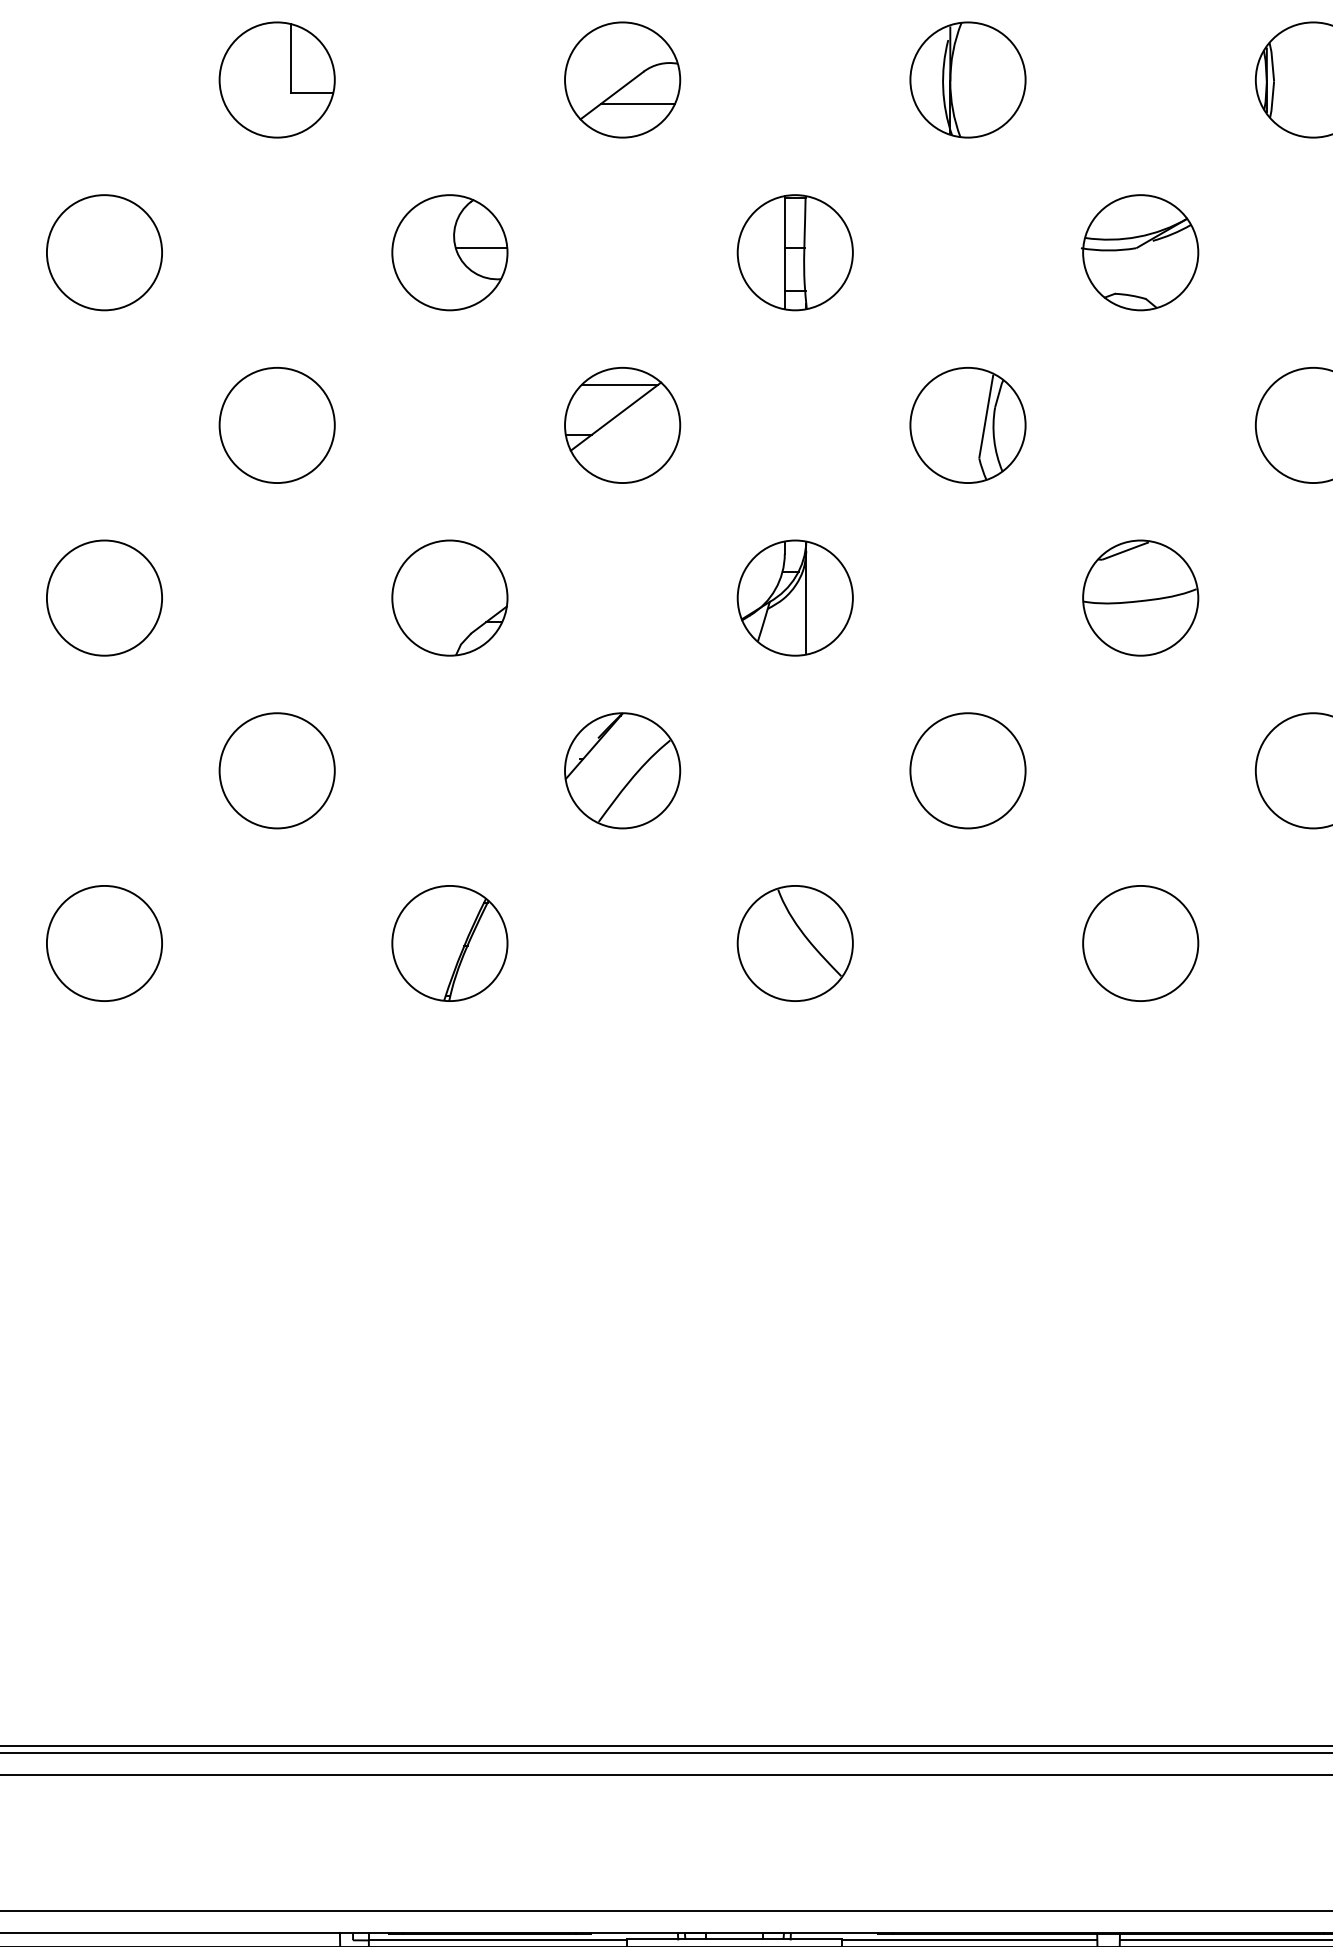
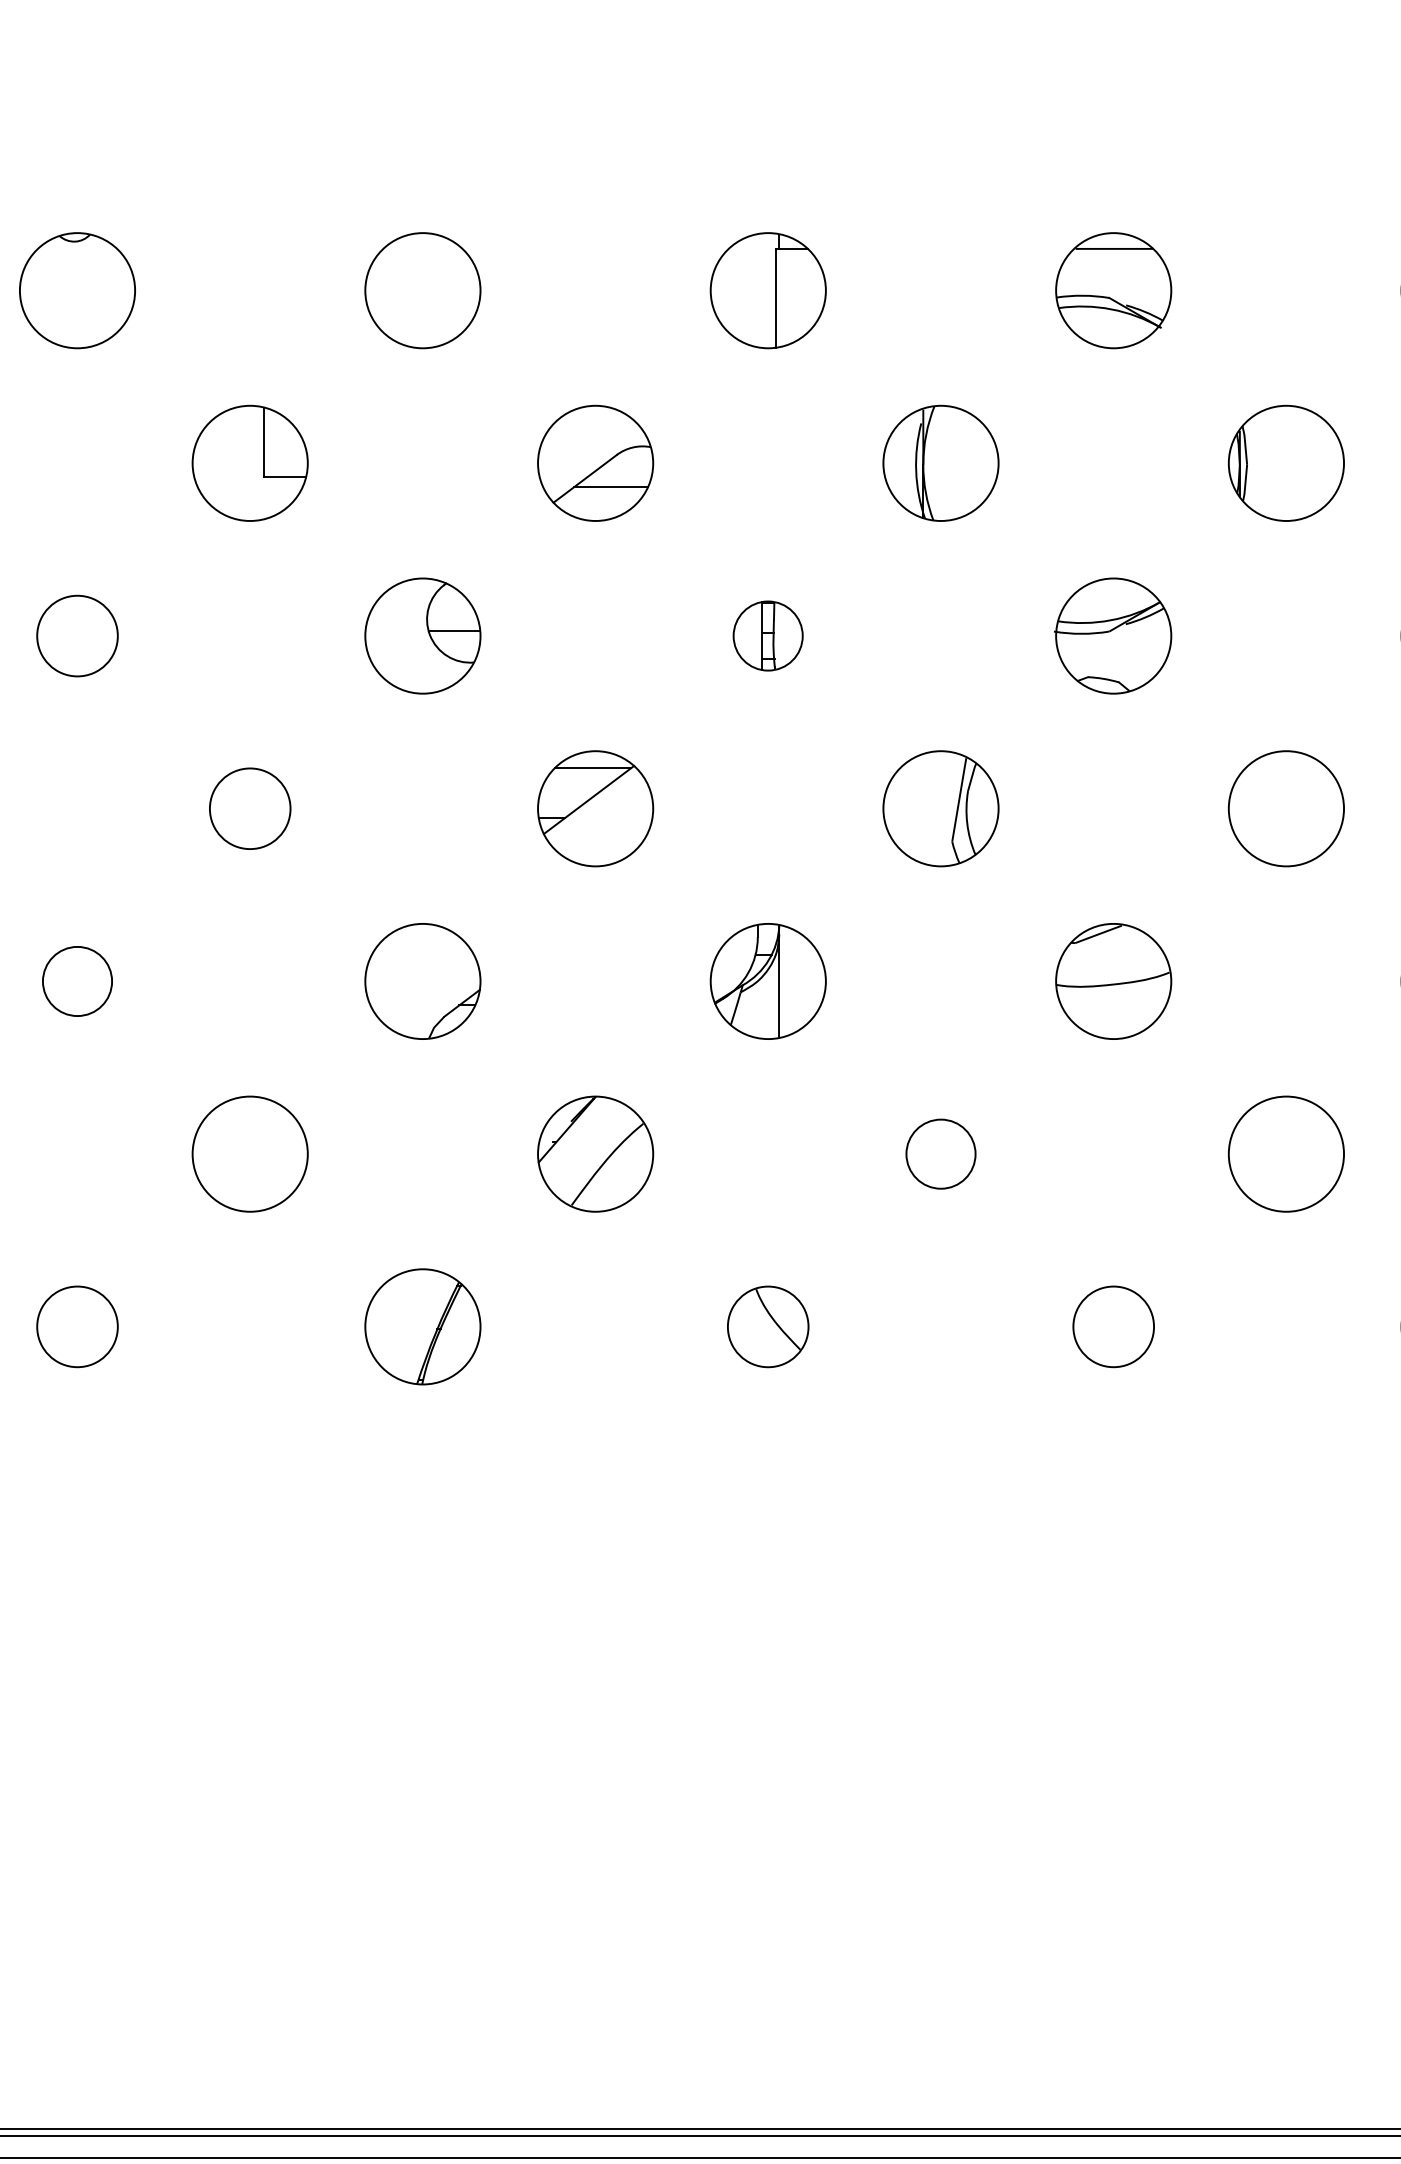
circle: (104, 252) -> (77, 635), size x0.7
part: (794, 252) -> (767, 635), size x0.6
circle: (276, 425) -> (249, 808), size x0.7
circle: (104, 598) -> (77, 981), size x0.6
circle: (967, 770) -> (940, 1153), size x0.6
circle: (104, 943) -> (77, 1326), size x0.7
part: (794, 943) -> (767, 1326), size x0.7
circle: (1140, 943) -> (1113, 1326), size x0.7

